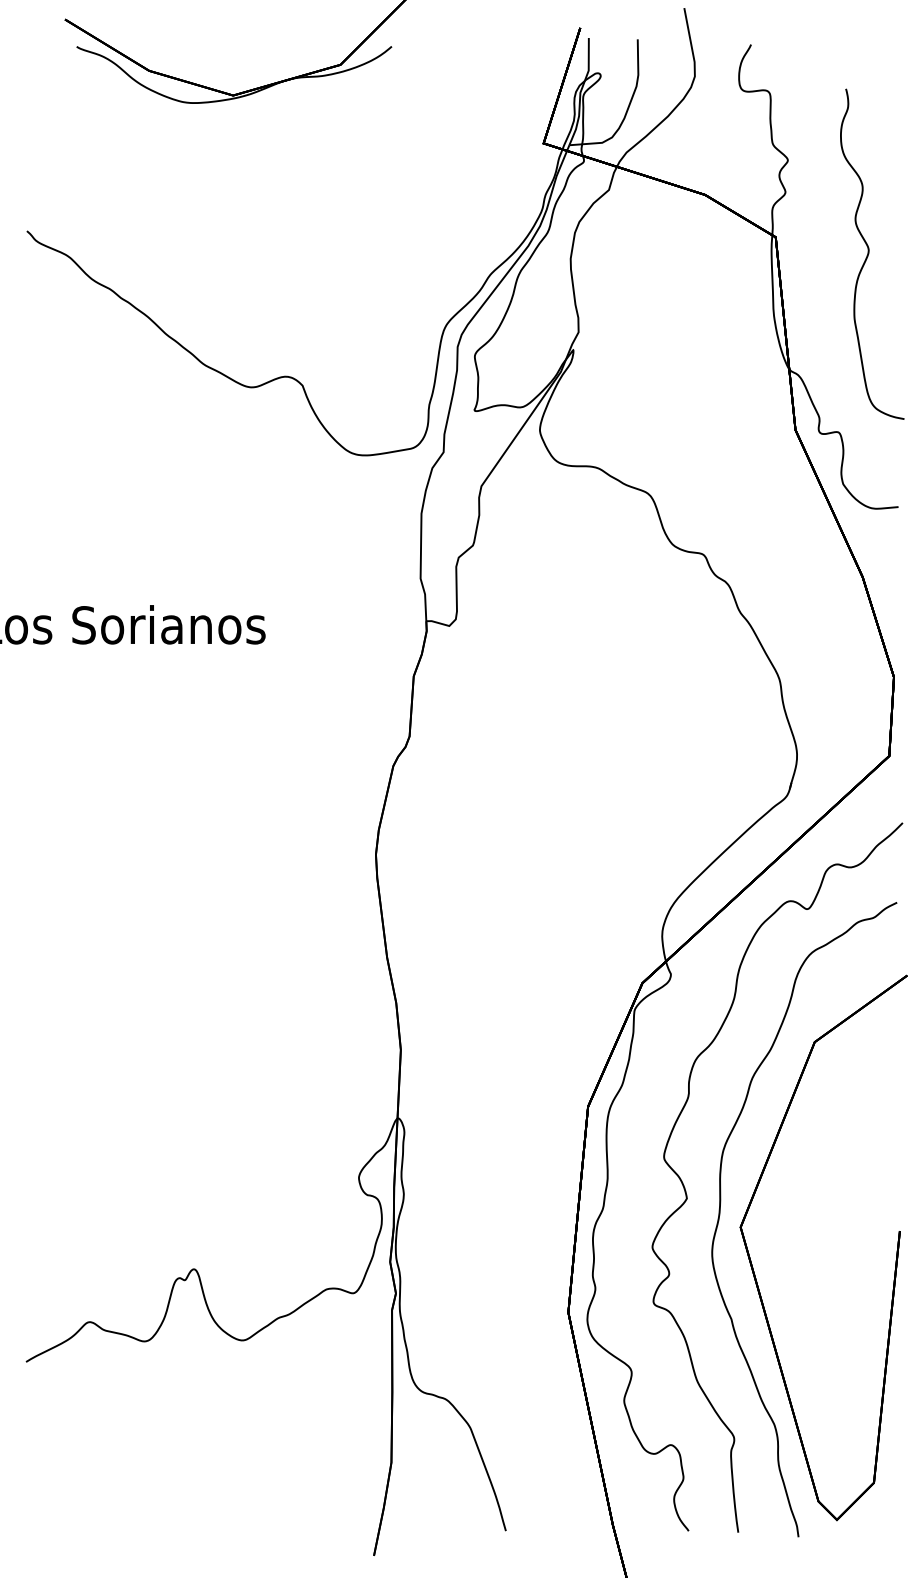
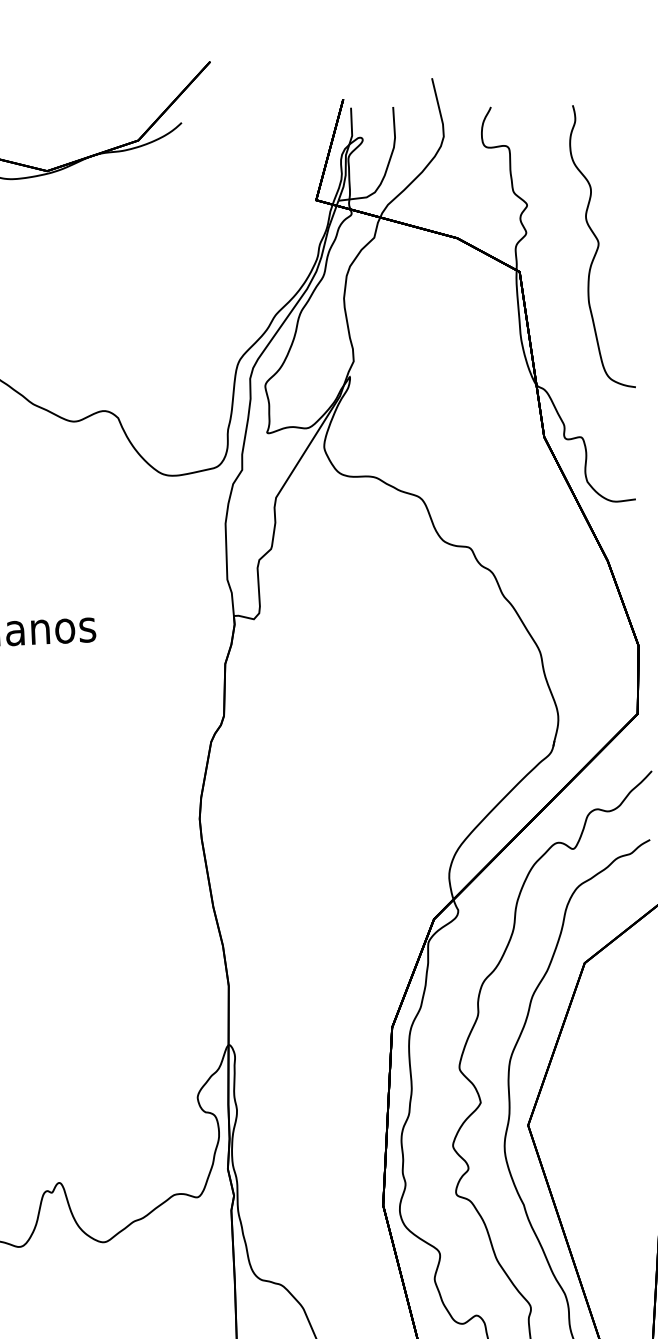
part: (872, 253) -> (601, 245), moved

